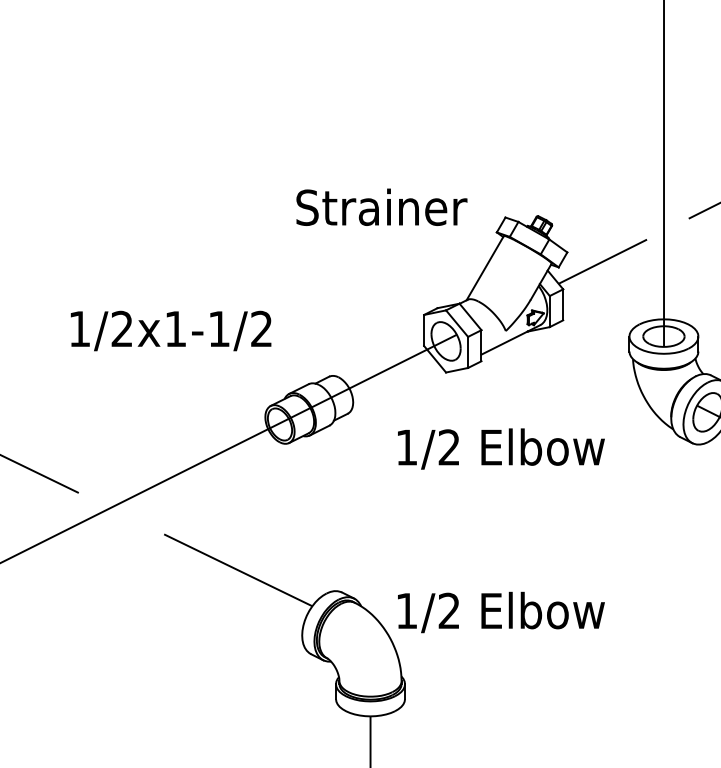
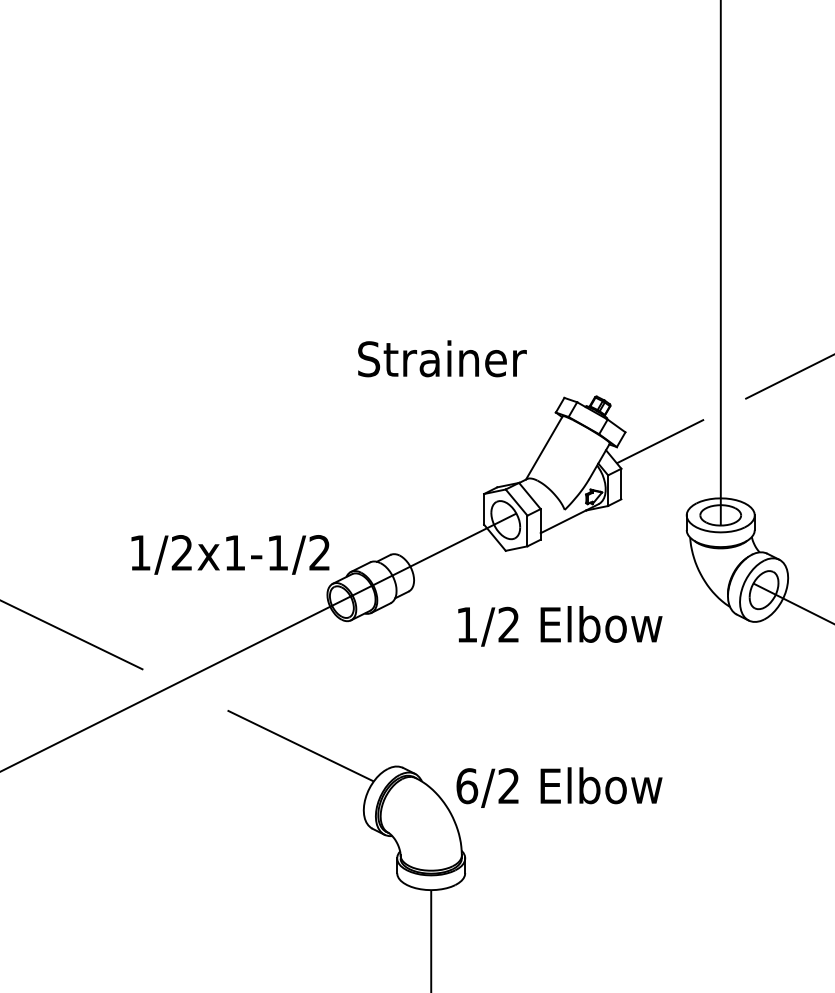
text: (381, 206) -> (442, 358), moved
text: (171, 330) -> (230, 554), moved
text: (407, 611) -> (467, 786), 1/2 -> 6/2

